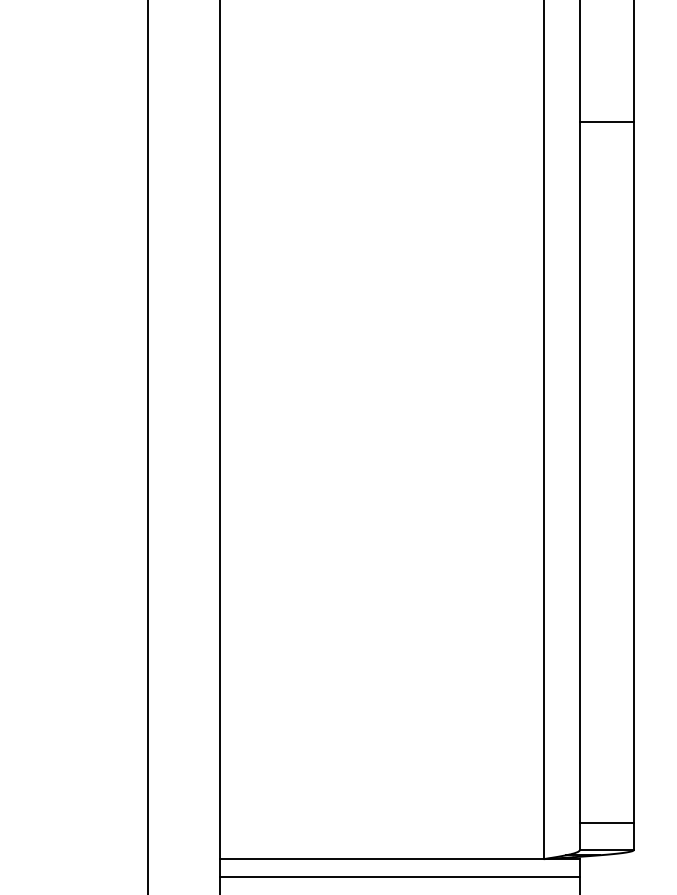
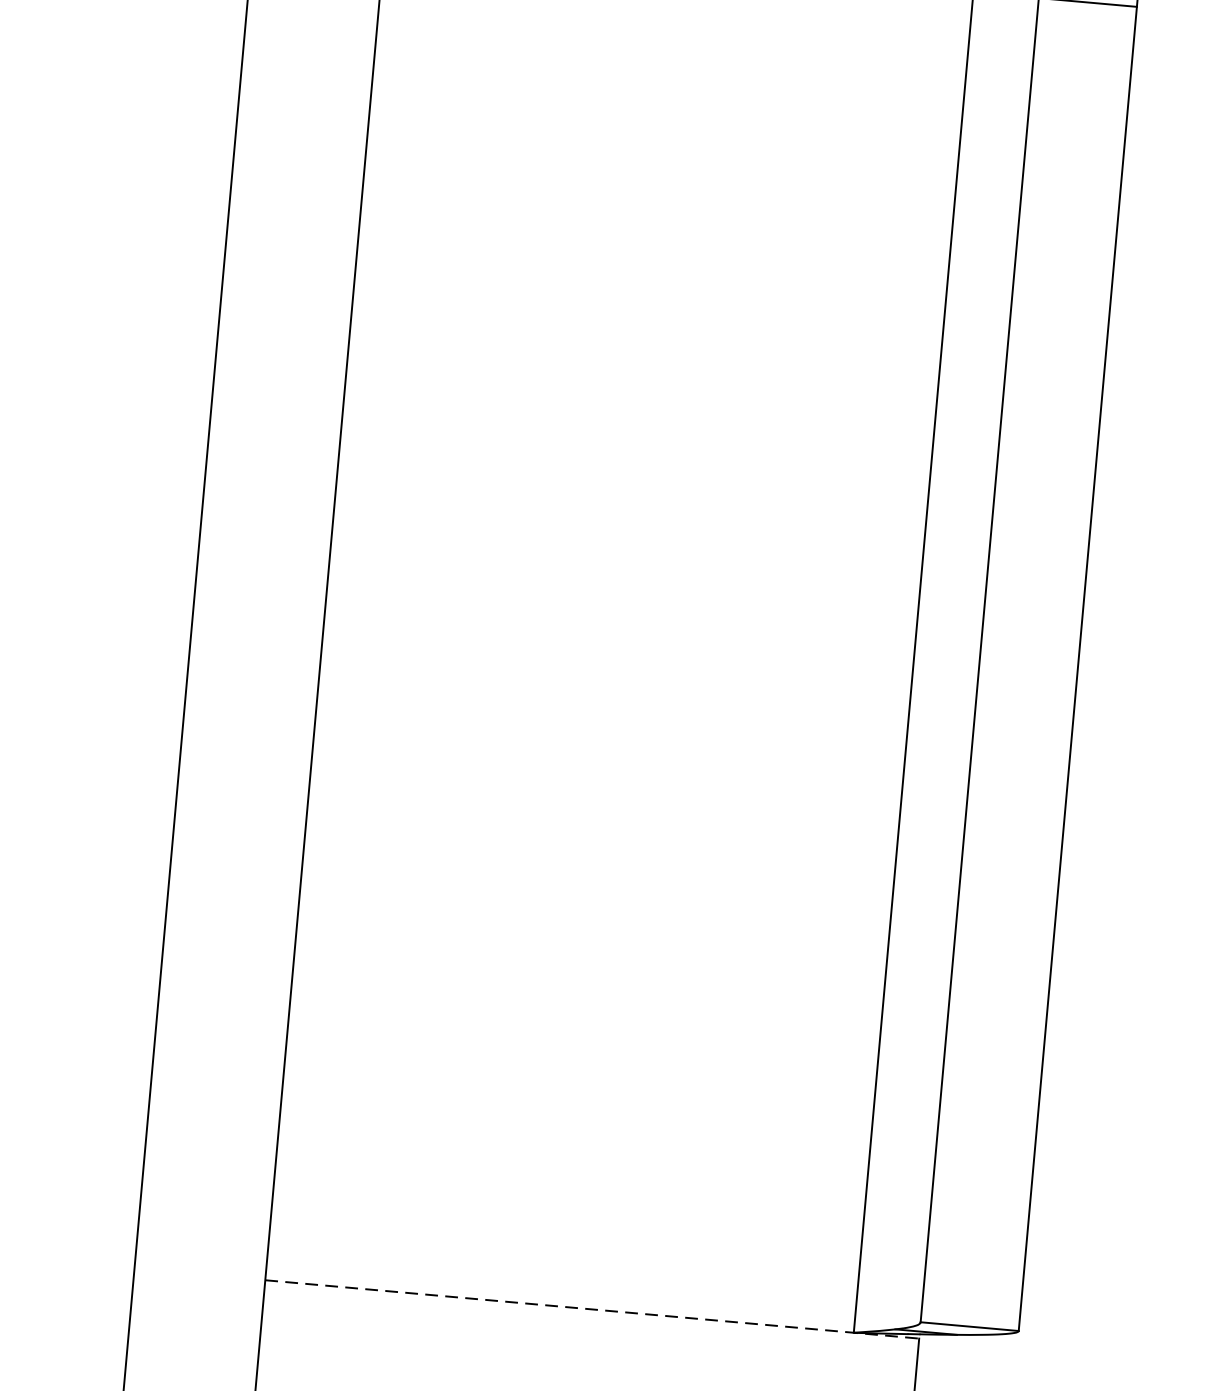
line: (606, 823) -> (973, 1278), removed
line: (399, 859) -> (591, 1310), solid -> dashed
line: (399, 877) -> (588, 1342), removed

